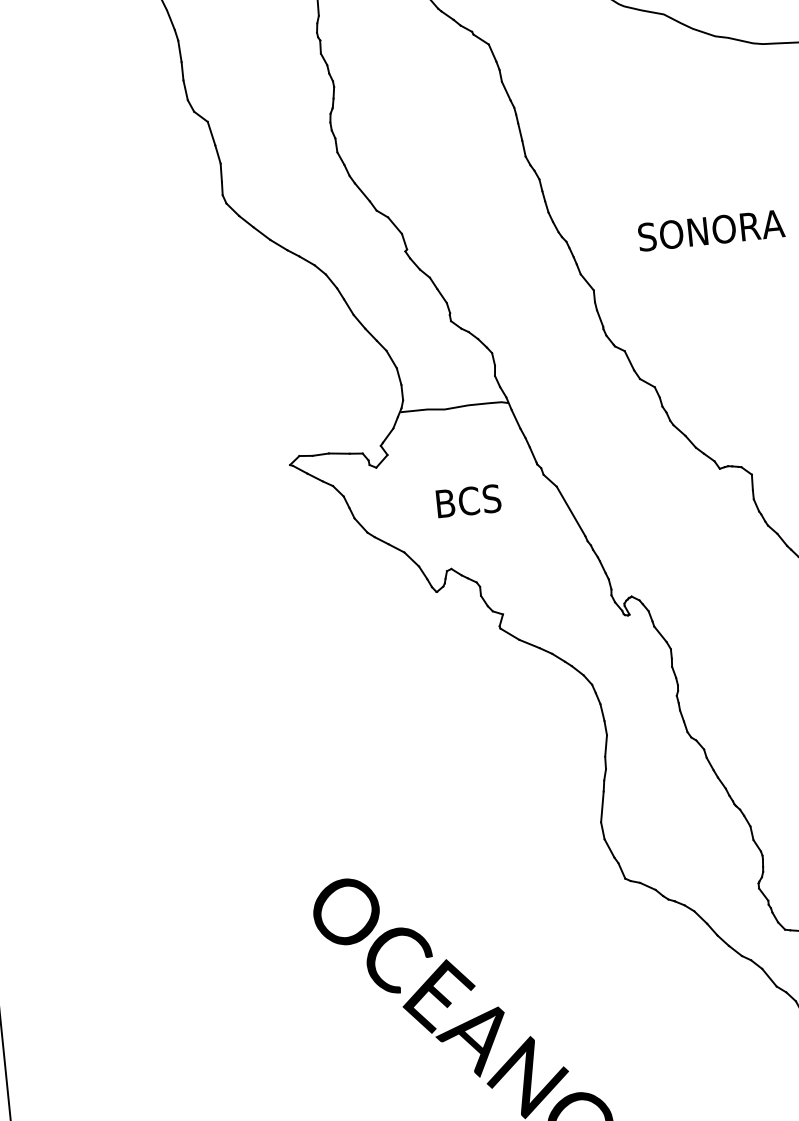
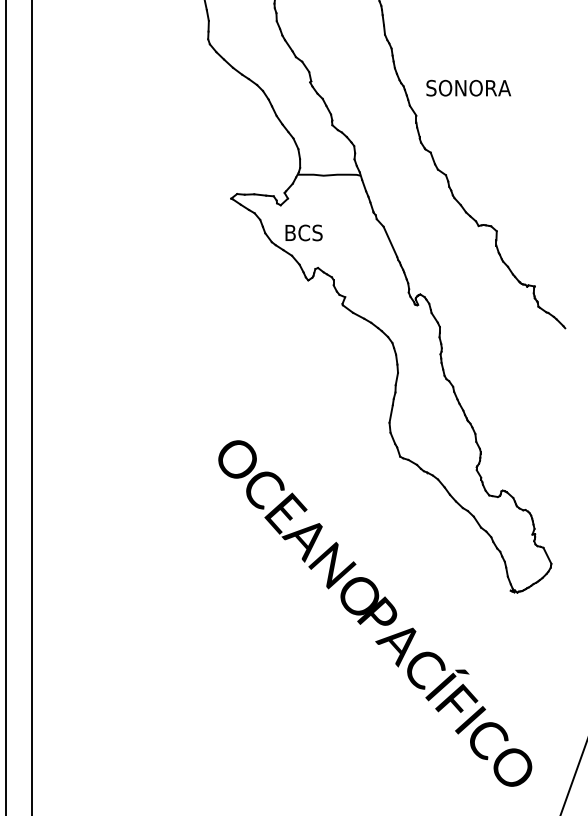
text: (710, 229) -> (468, 87), moved
text: (467, 500) -> (303, 232), moved

